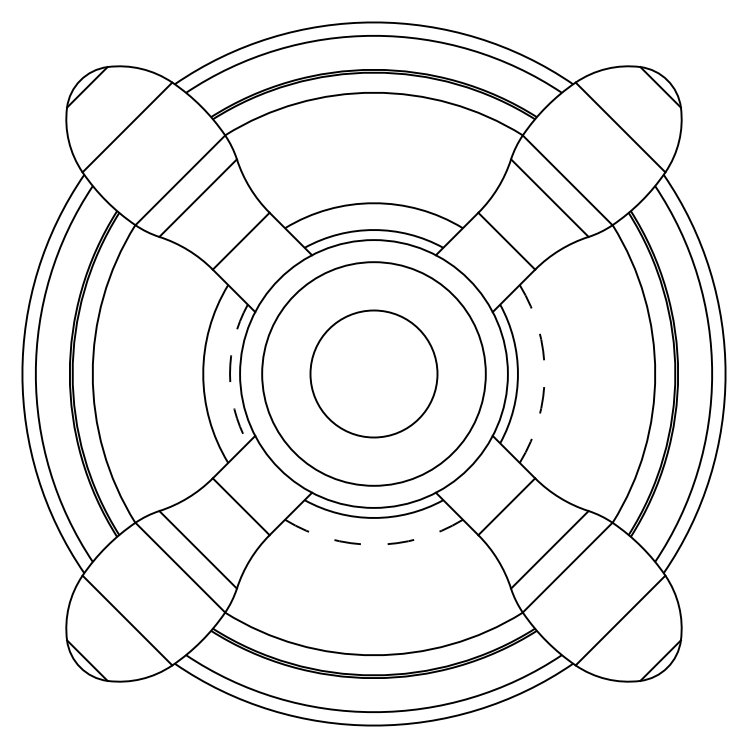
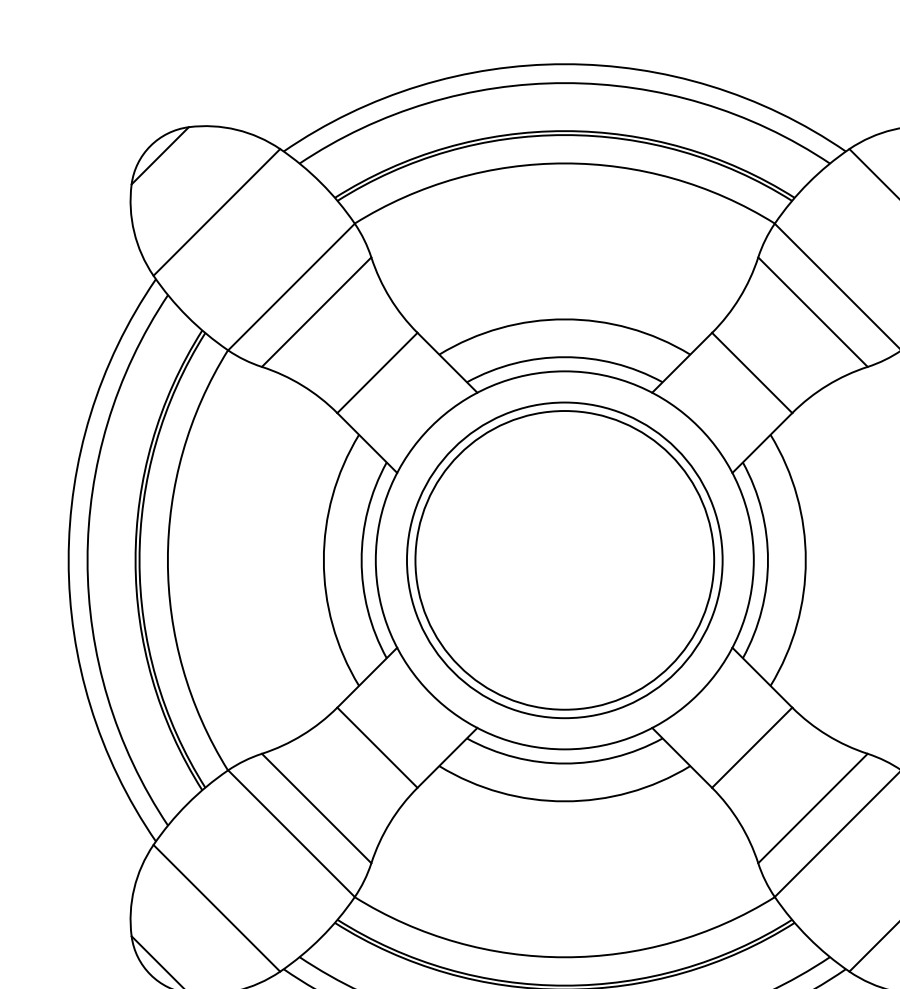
circle: (373, 373) -> (564, 559), size x1.67
arc: (230, 374) -> (362, 561), dashed -> solid
arc: (544, 374) -> (805, 561), dashed -> solid
arc: (373, 544) -> (564, 800), dashed -> solid

